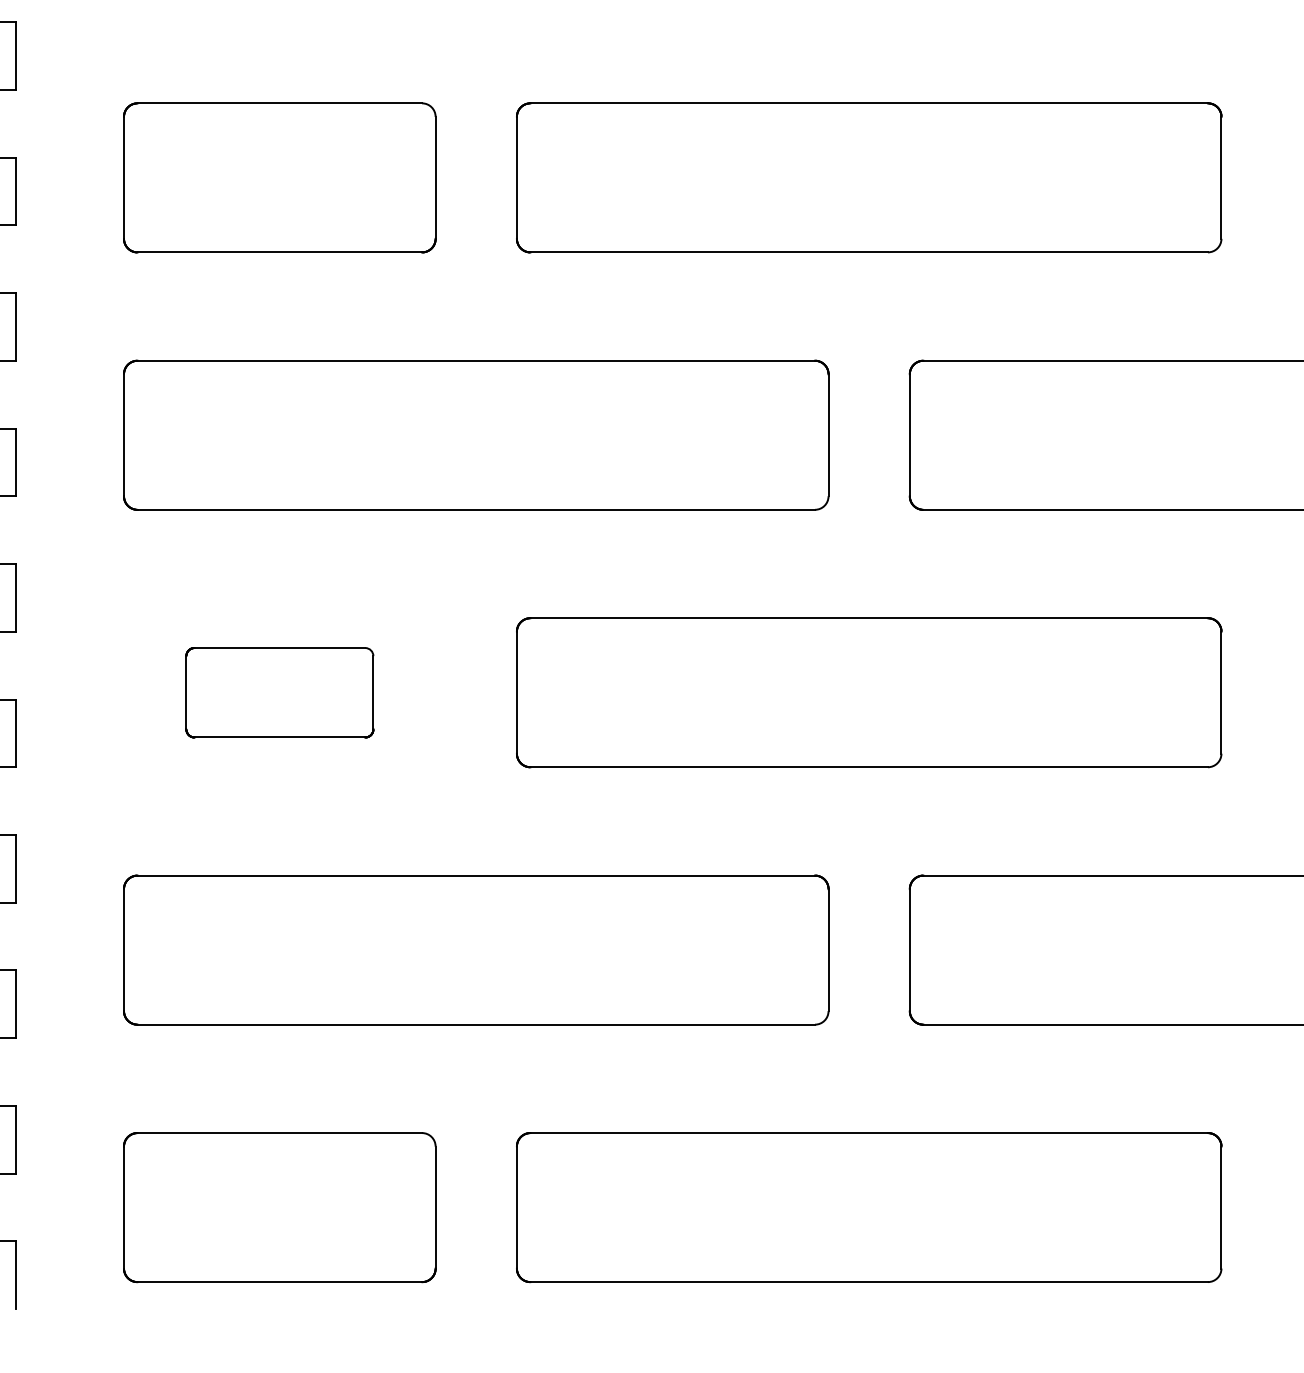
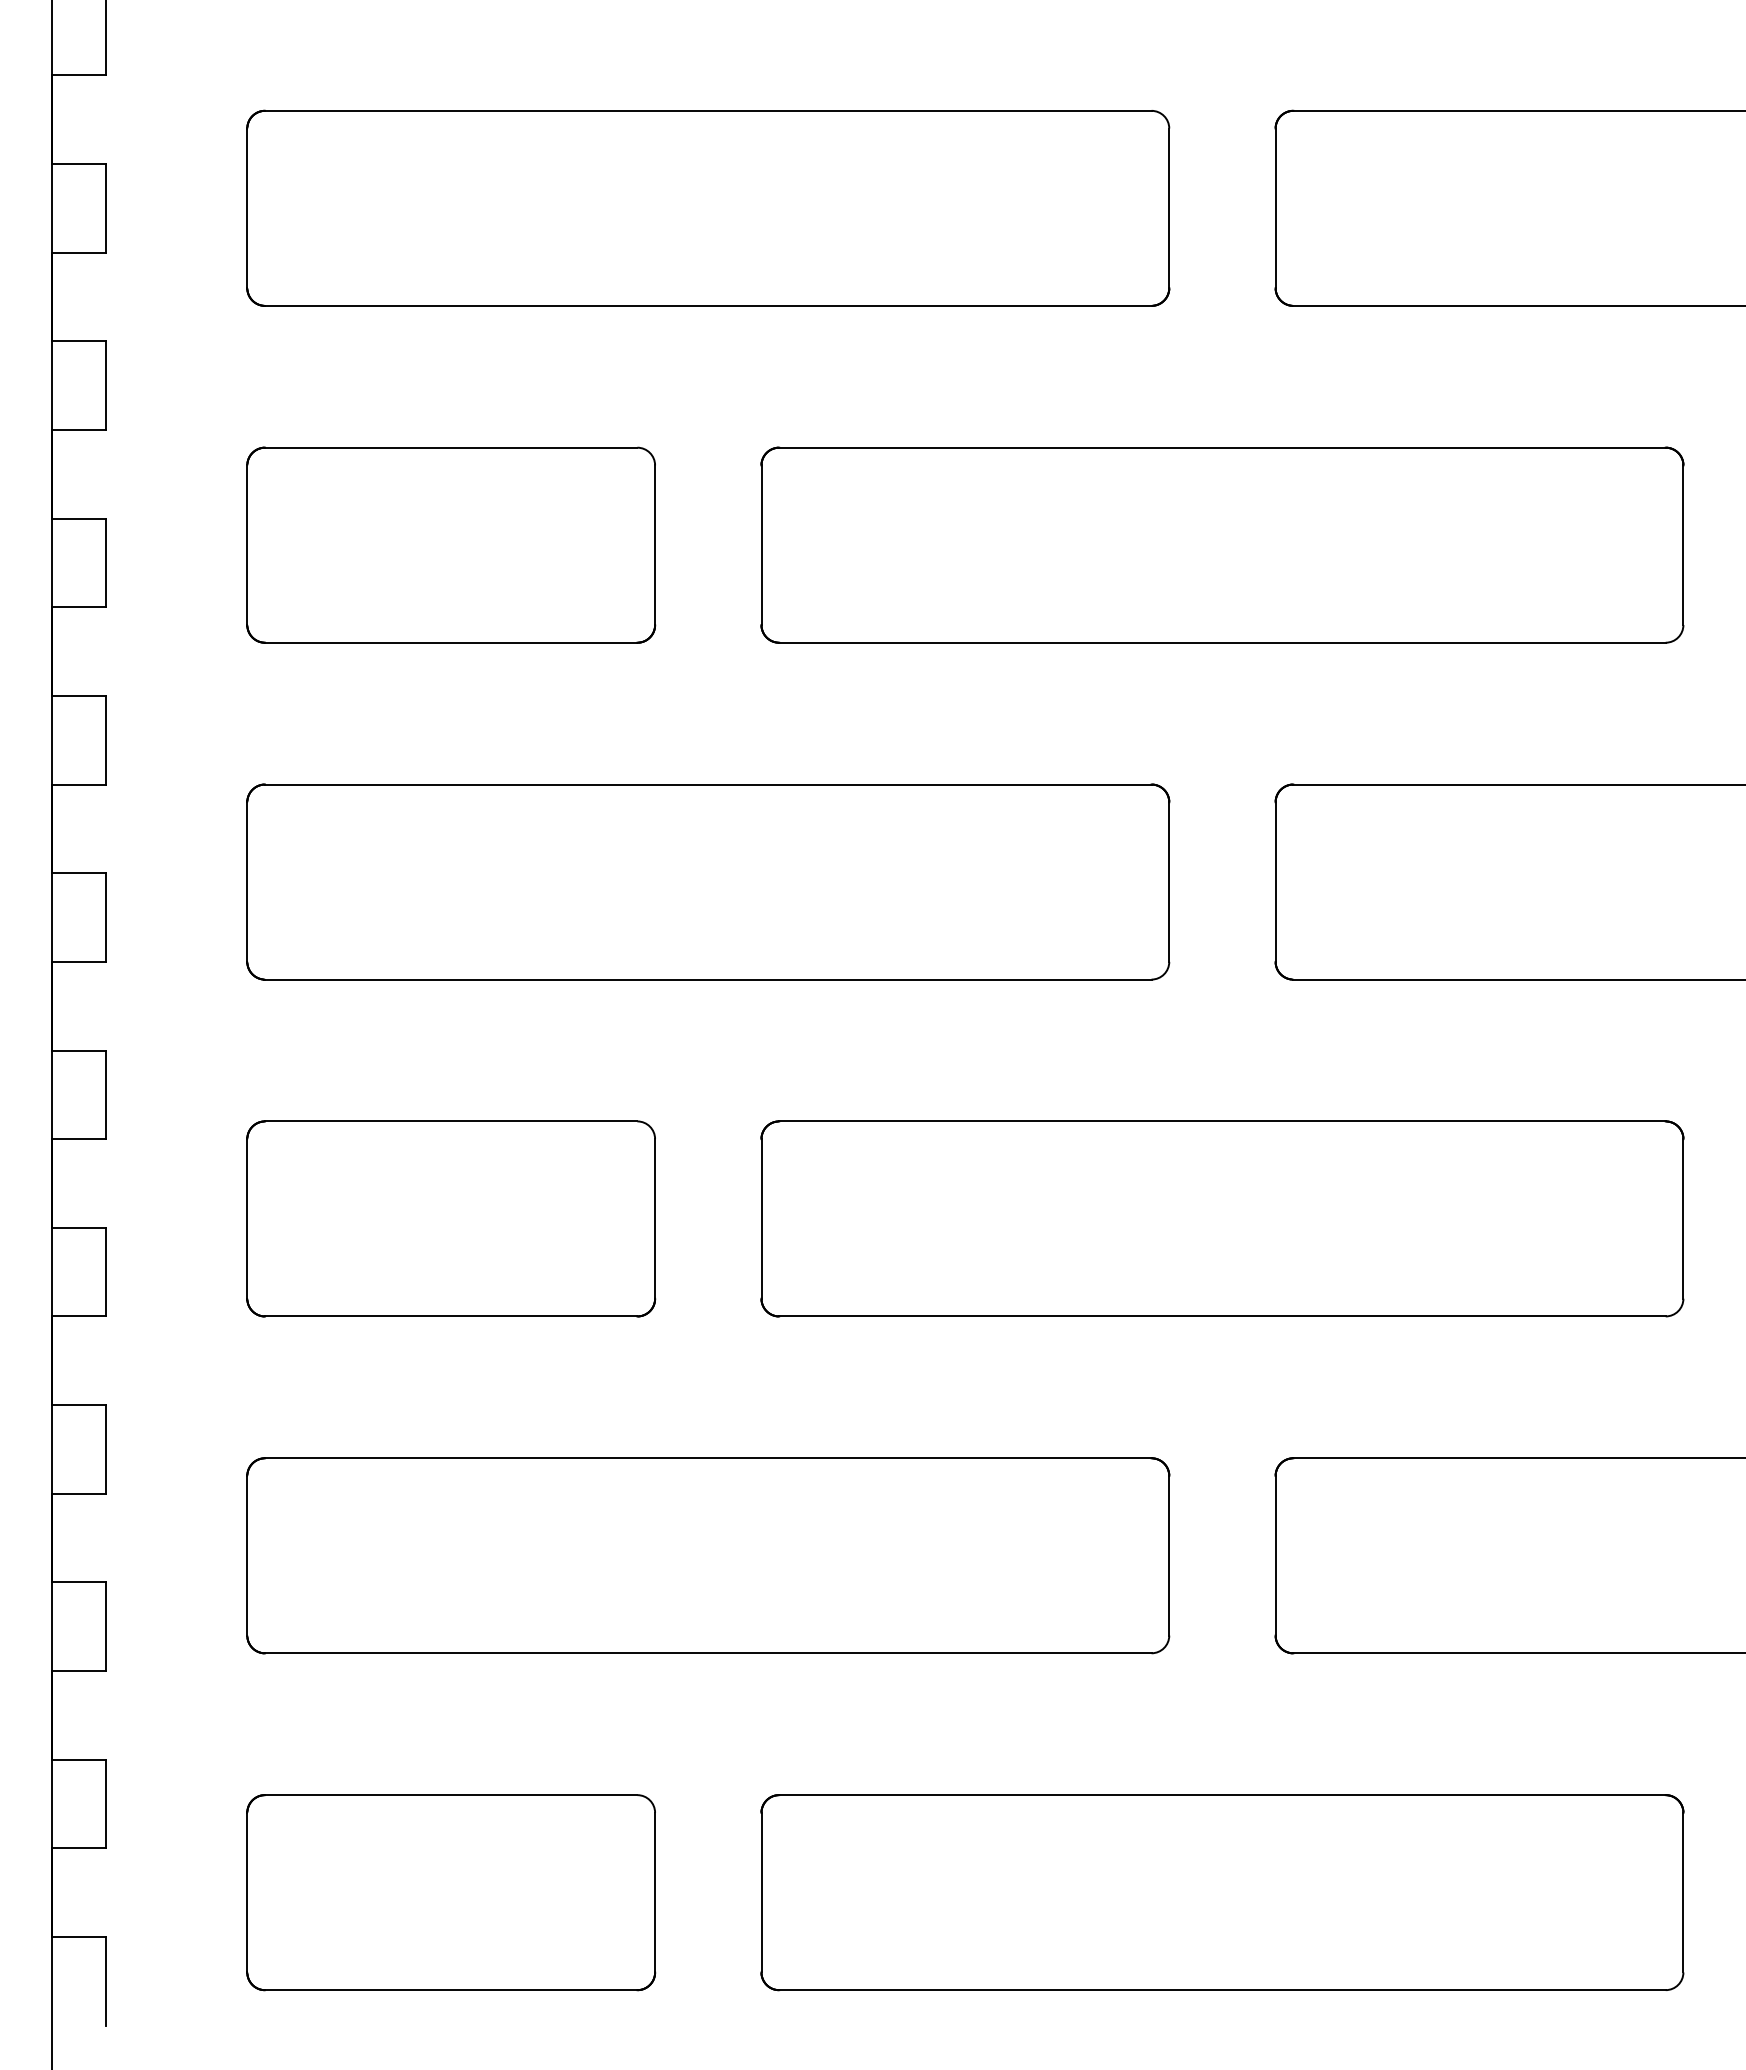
part: (280, 692) -> (451, 1218), size x1.67

